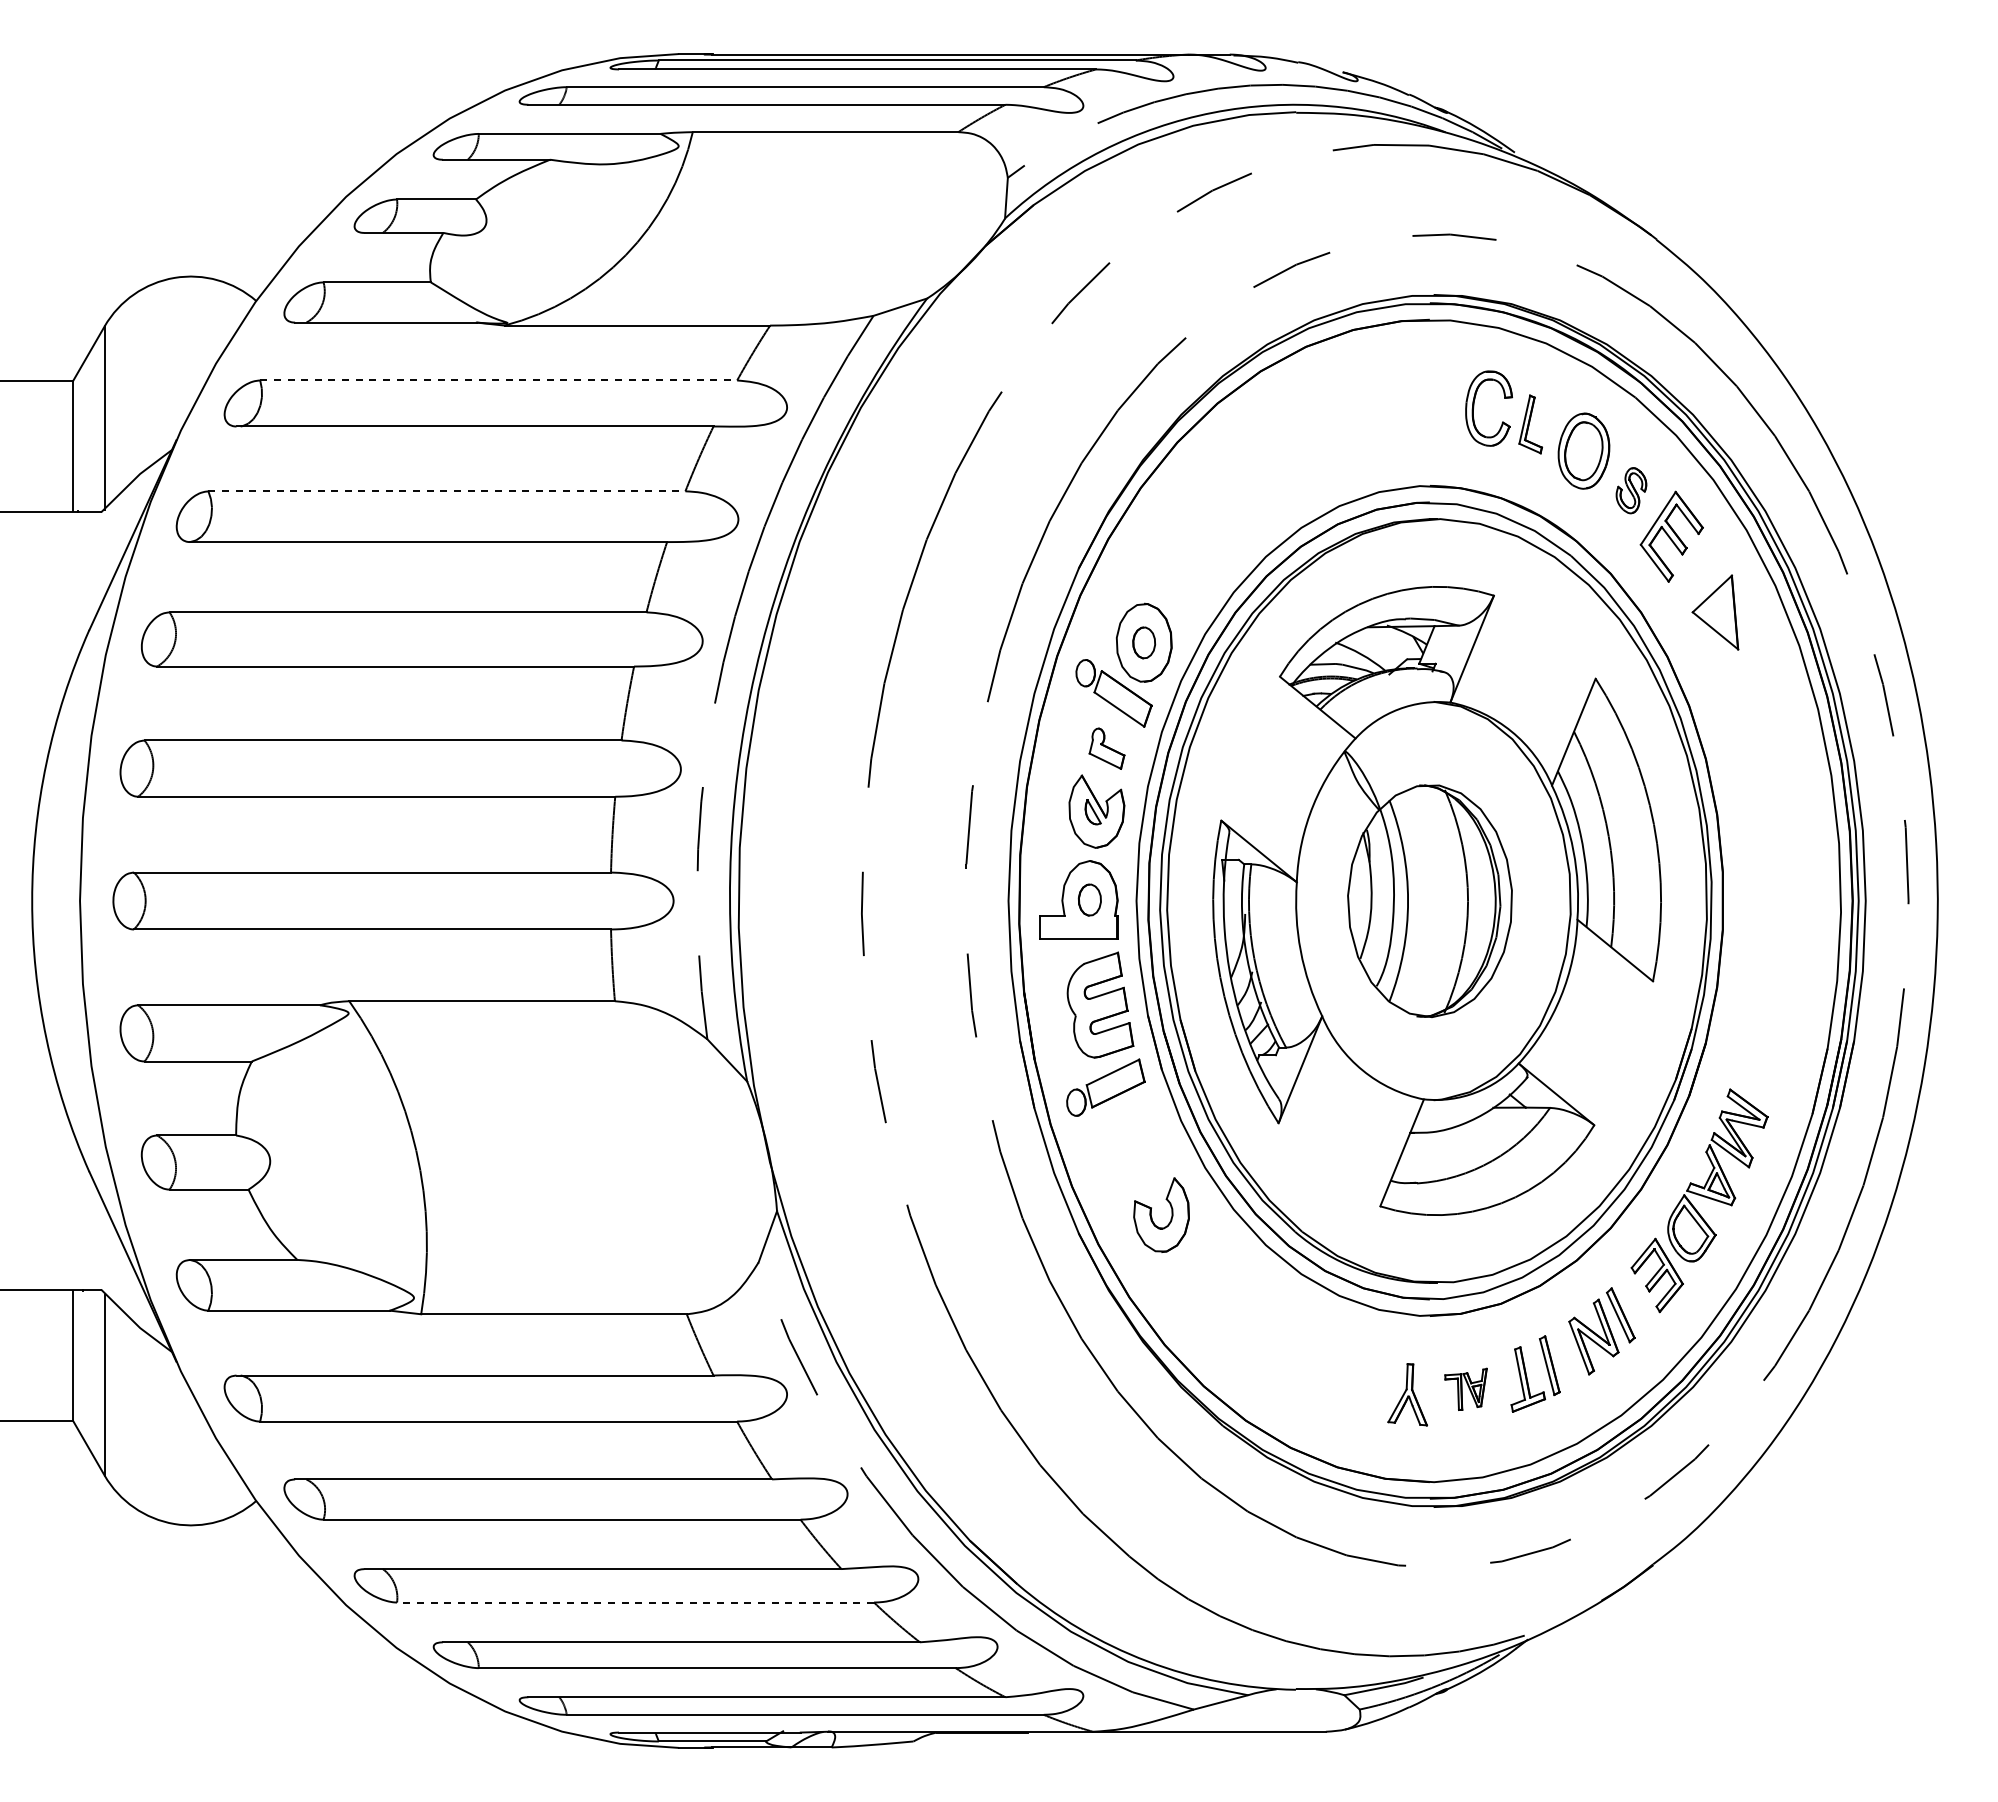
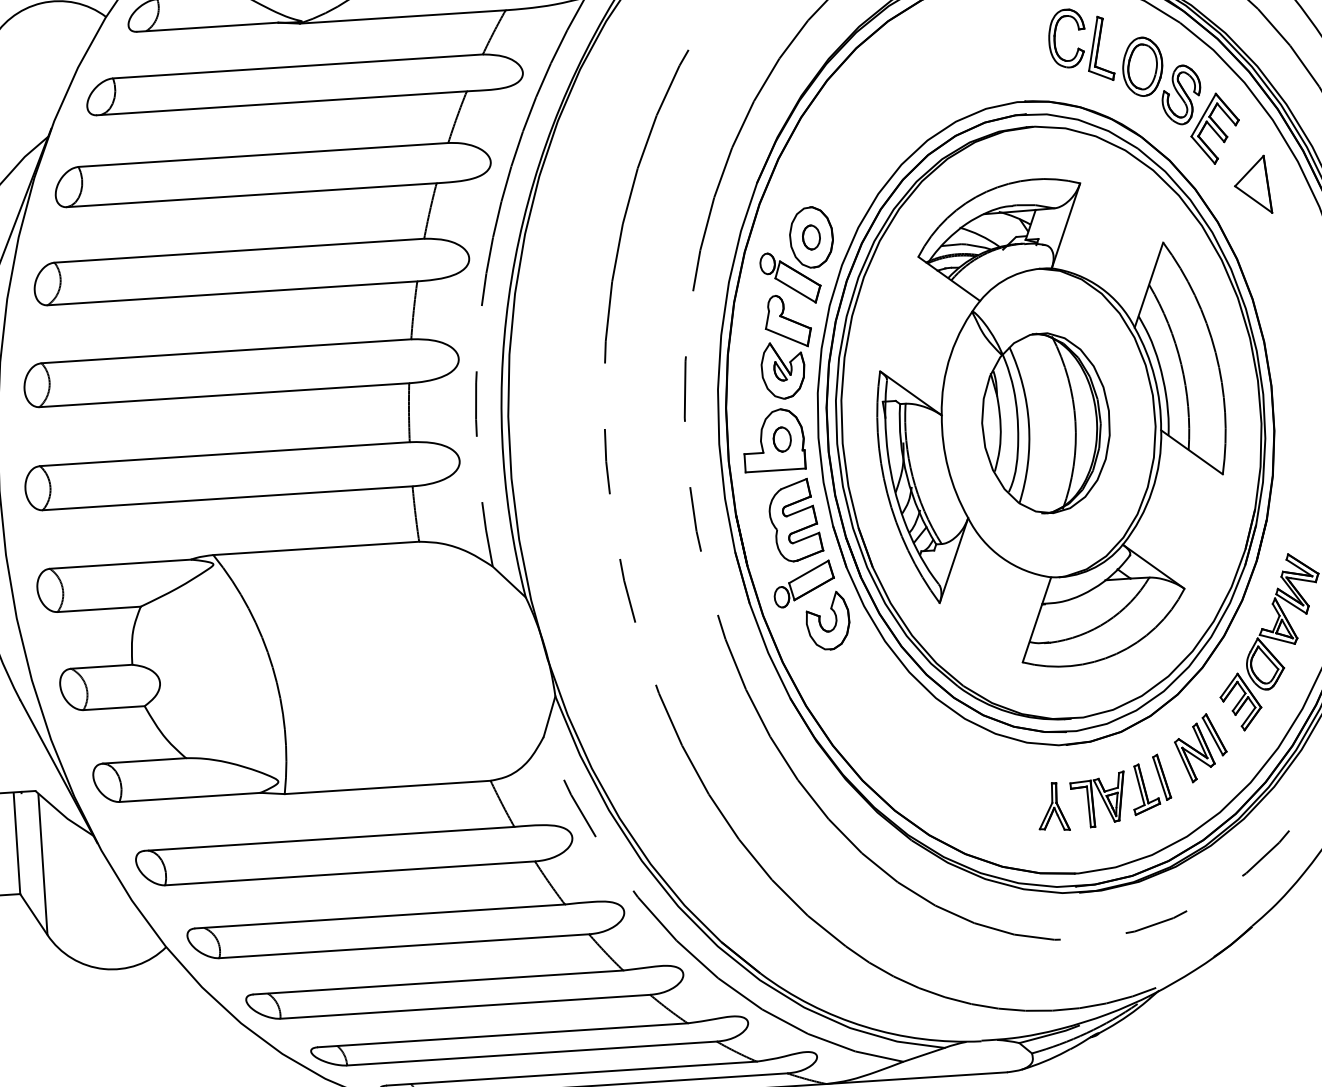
line: (499, 380) -> (298, 66), dashed -> solid
part: (1530, 424) -> (1099, 48), size x1.43
part: (1631, 490) -> (1181, 94), size x1.67
line: (446, 491) -> (263, 155), dashed -> solid
part: (1106, 748) -> (787, 321), size x1.67
part: (1152, 1217) -> (821, 623), moved
part: (1465, 1389) -> (1097, 800), size x1.67
line: (635, 1602) -> (465, 1006), dashed -> solid

